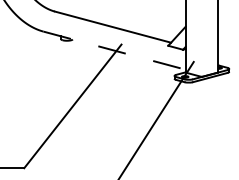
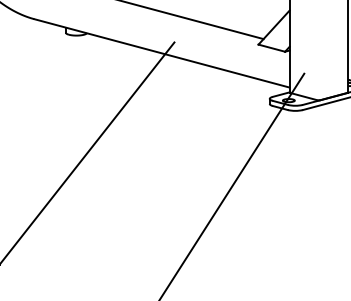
line: (114, 50) -> (161, 53), dashed -> solid

